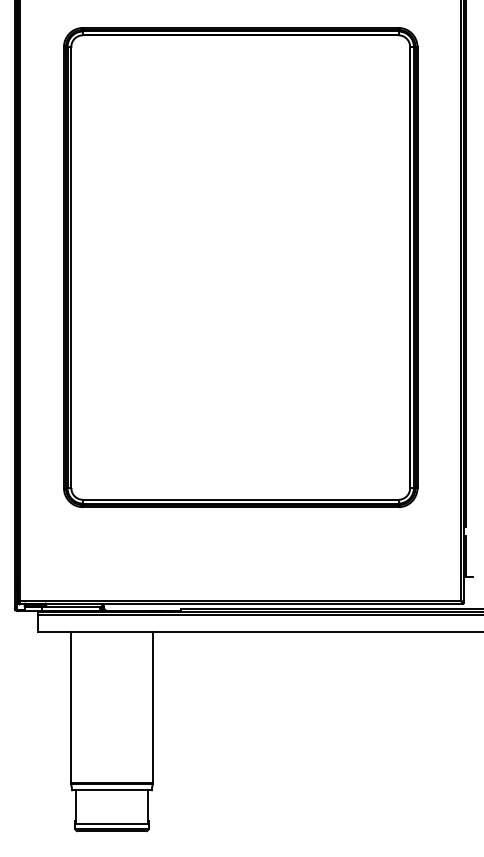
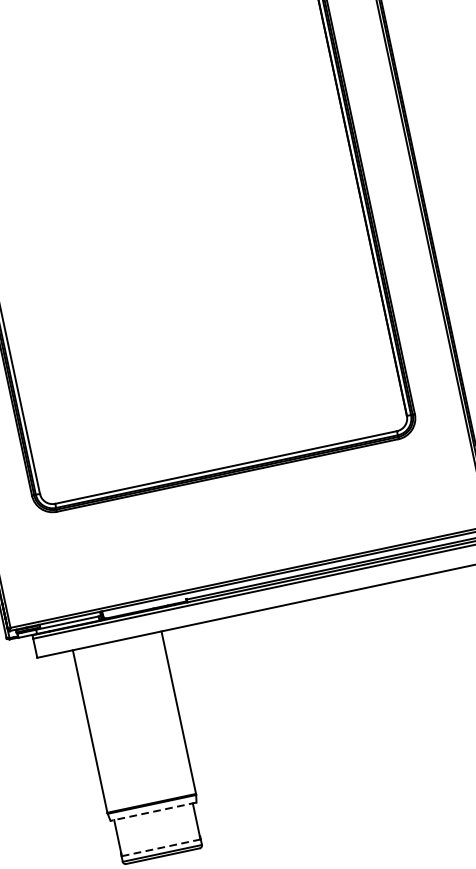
line: (111, 790) -> (153, 812), solid -> dashed
line: (111, 823) -> (160, 847), solid -> dashed

